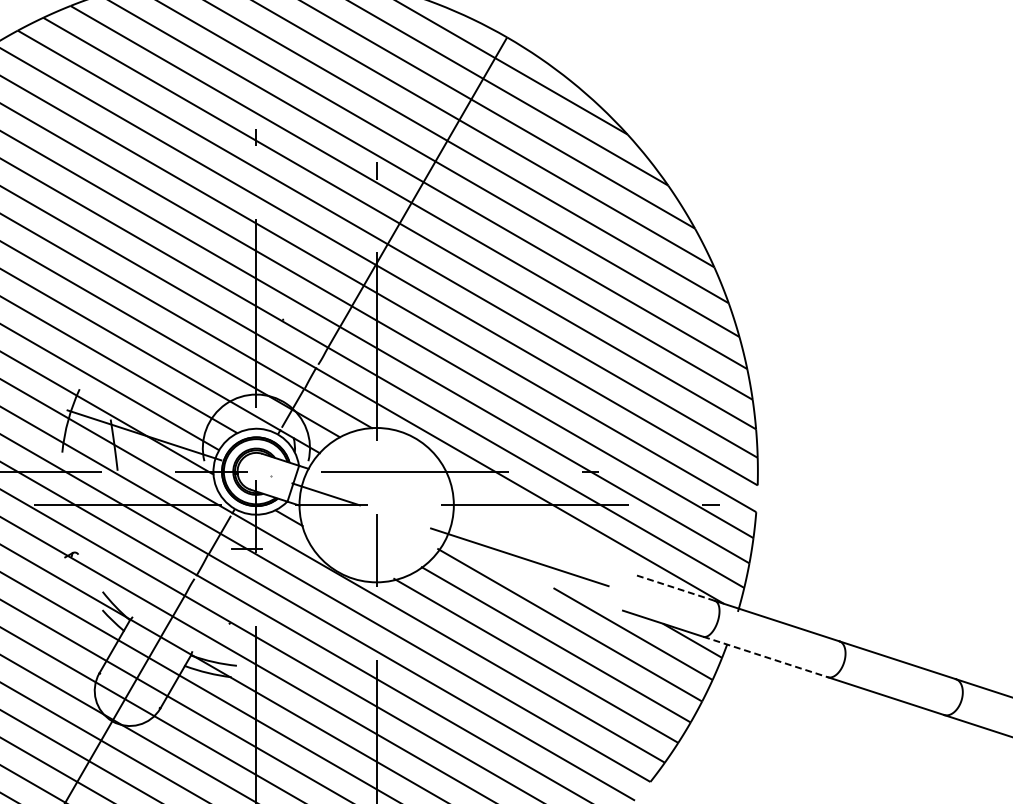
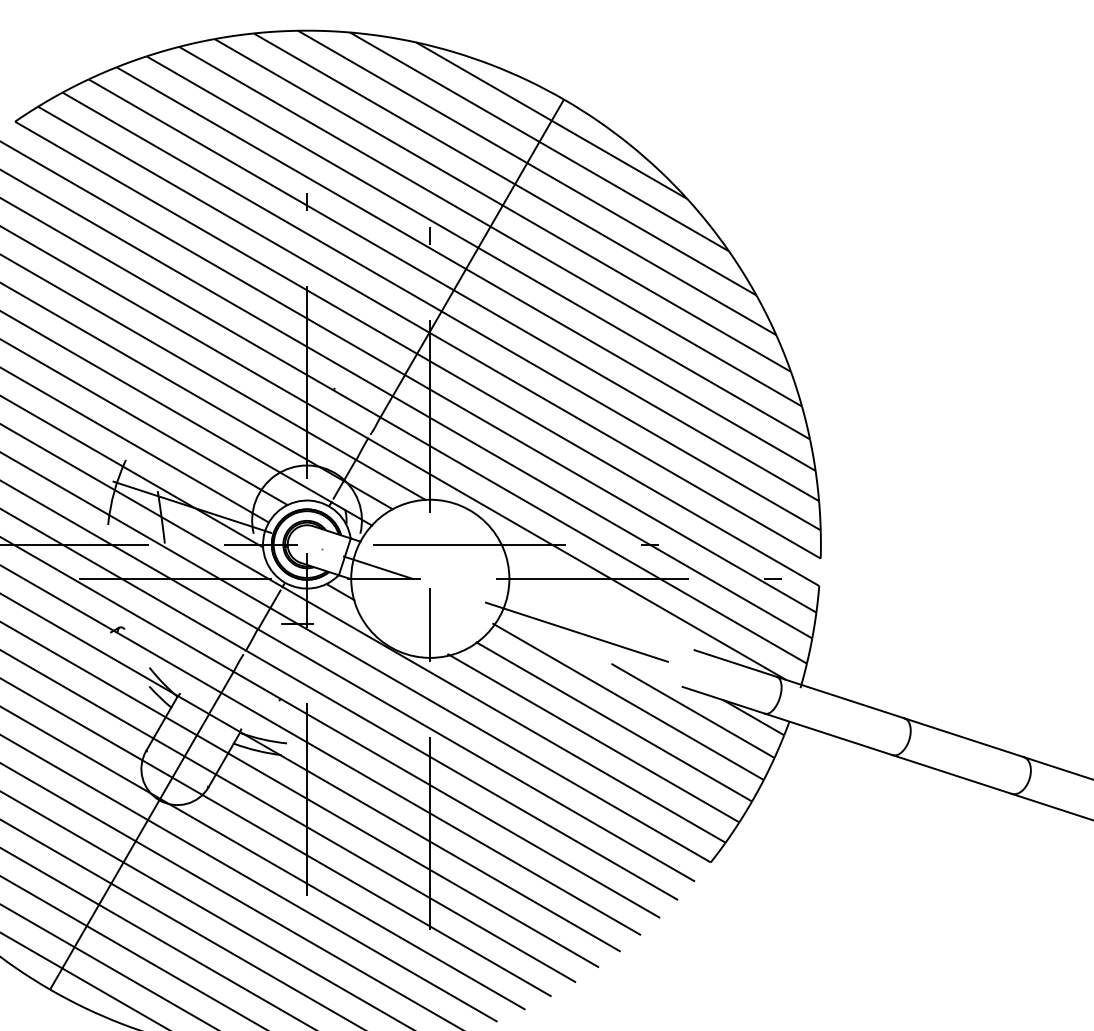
line: (674, 587) -> (735, 663), dashed -> solid
line: (766, 657) -> (829, 734), dashed -> solid

